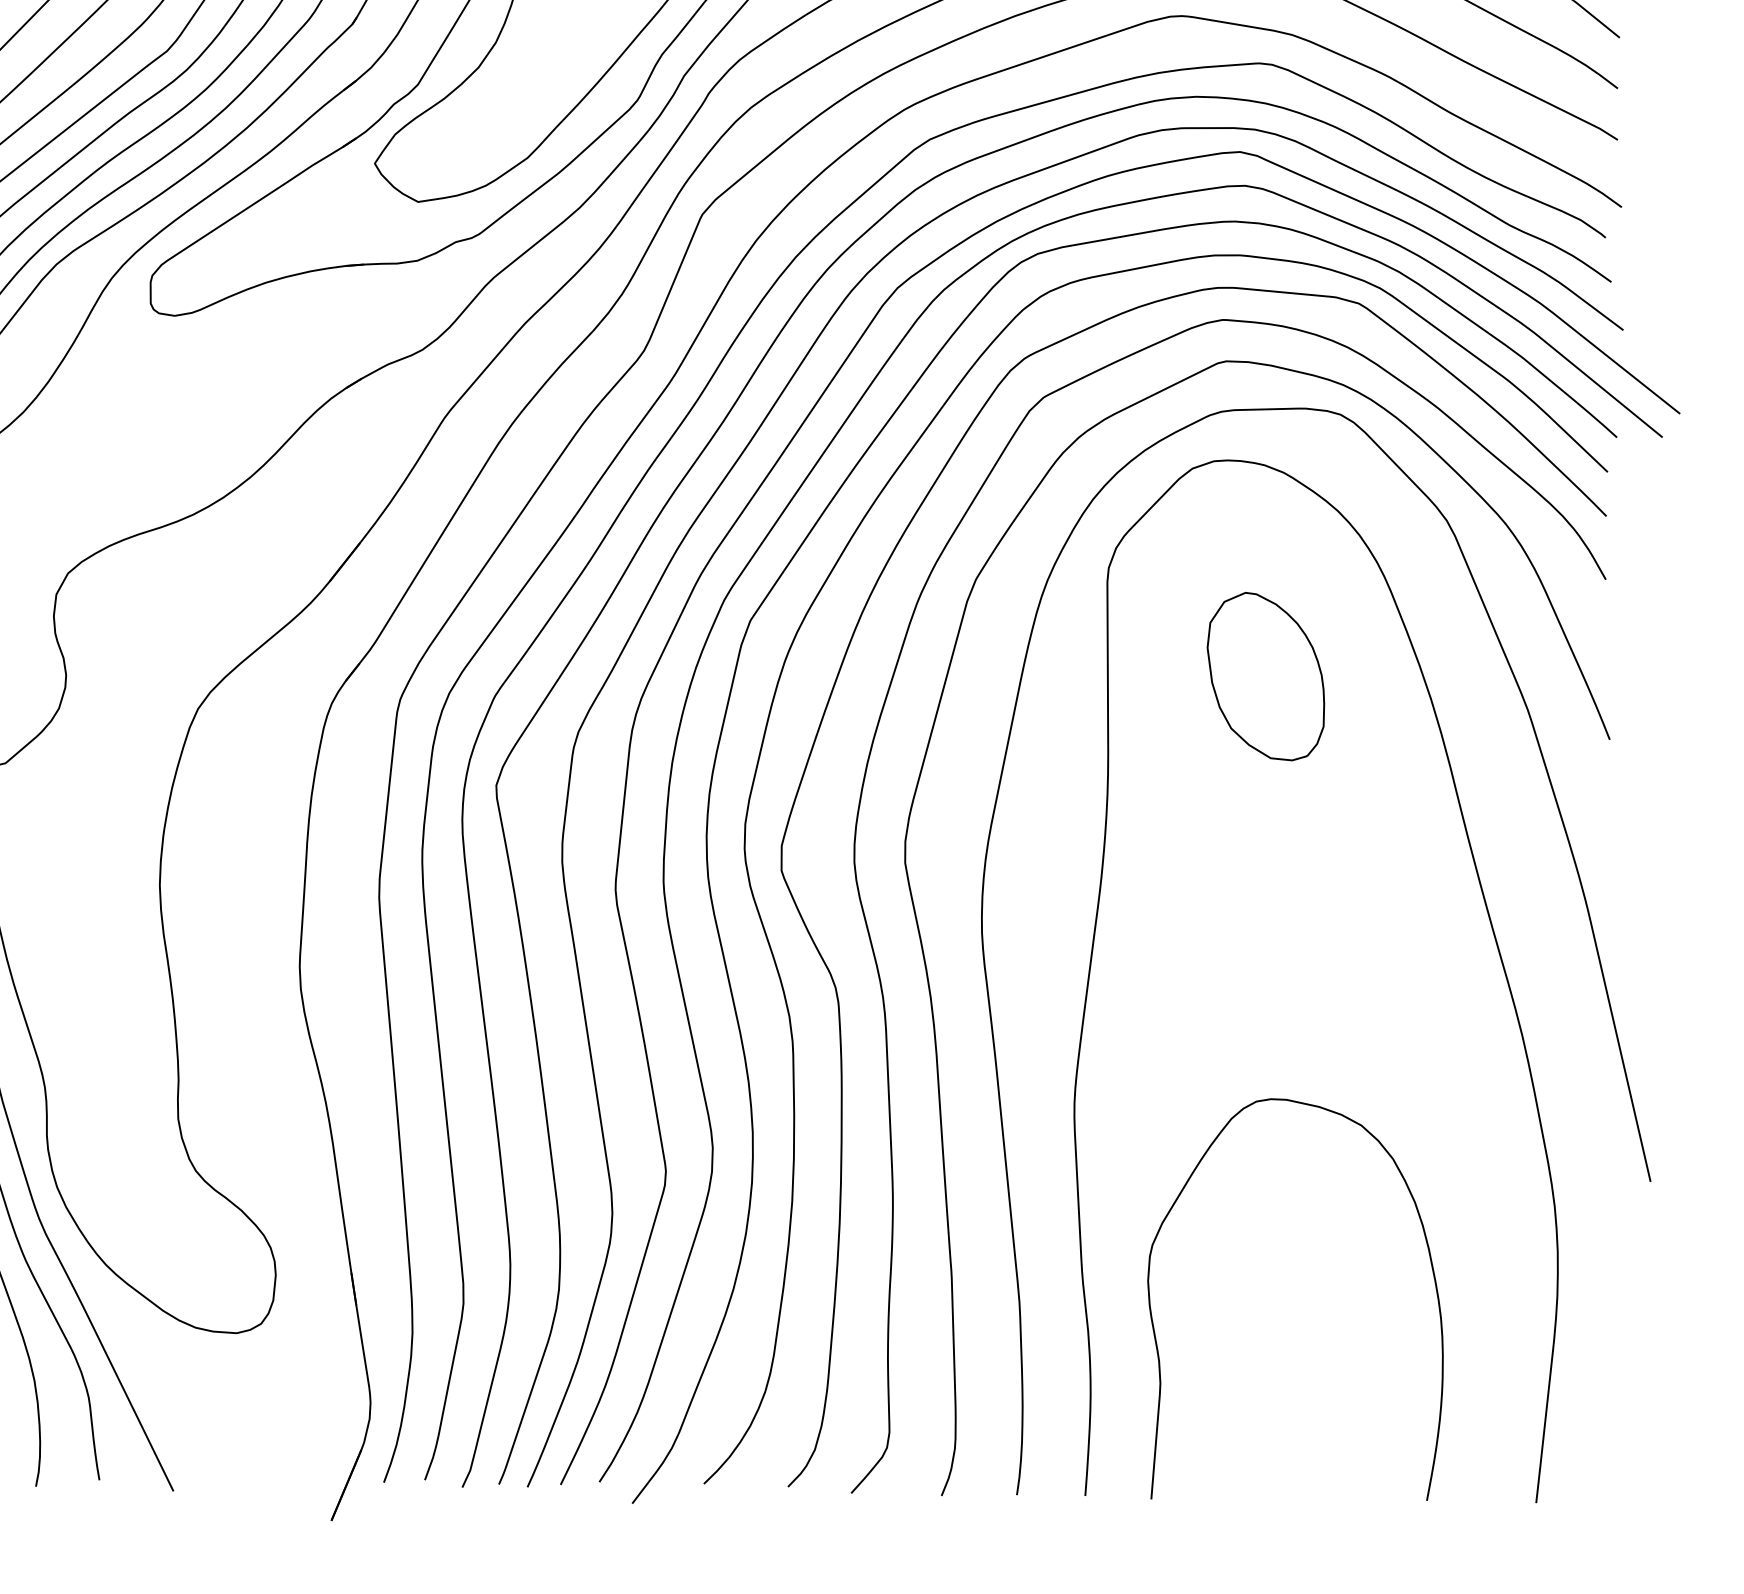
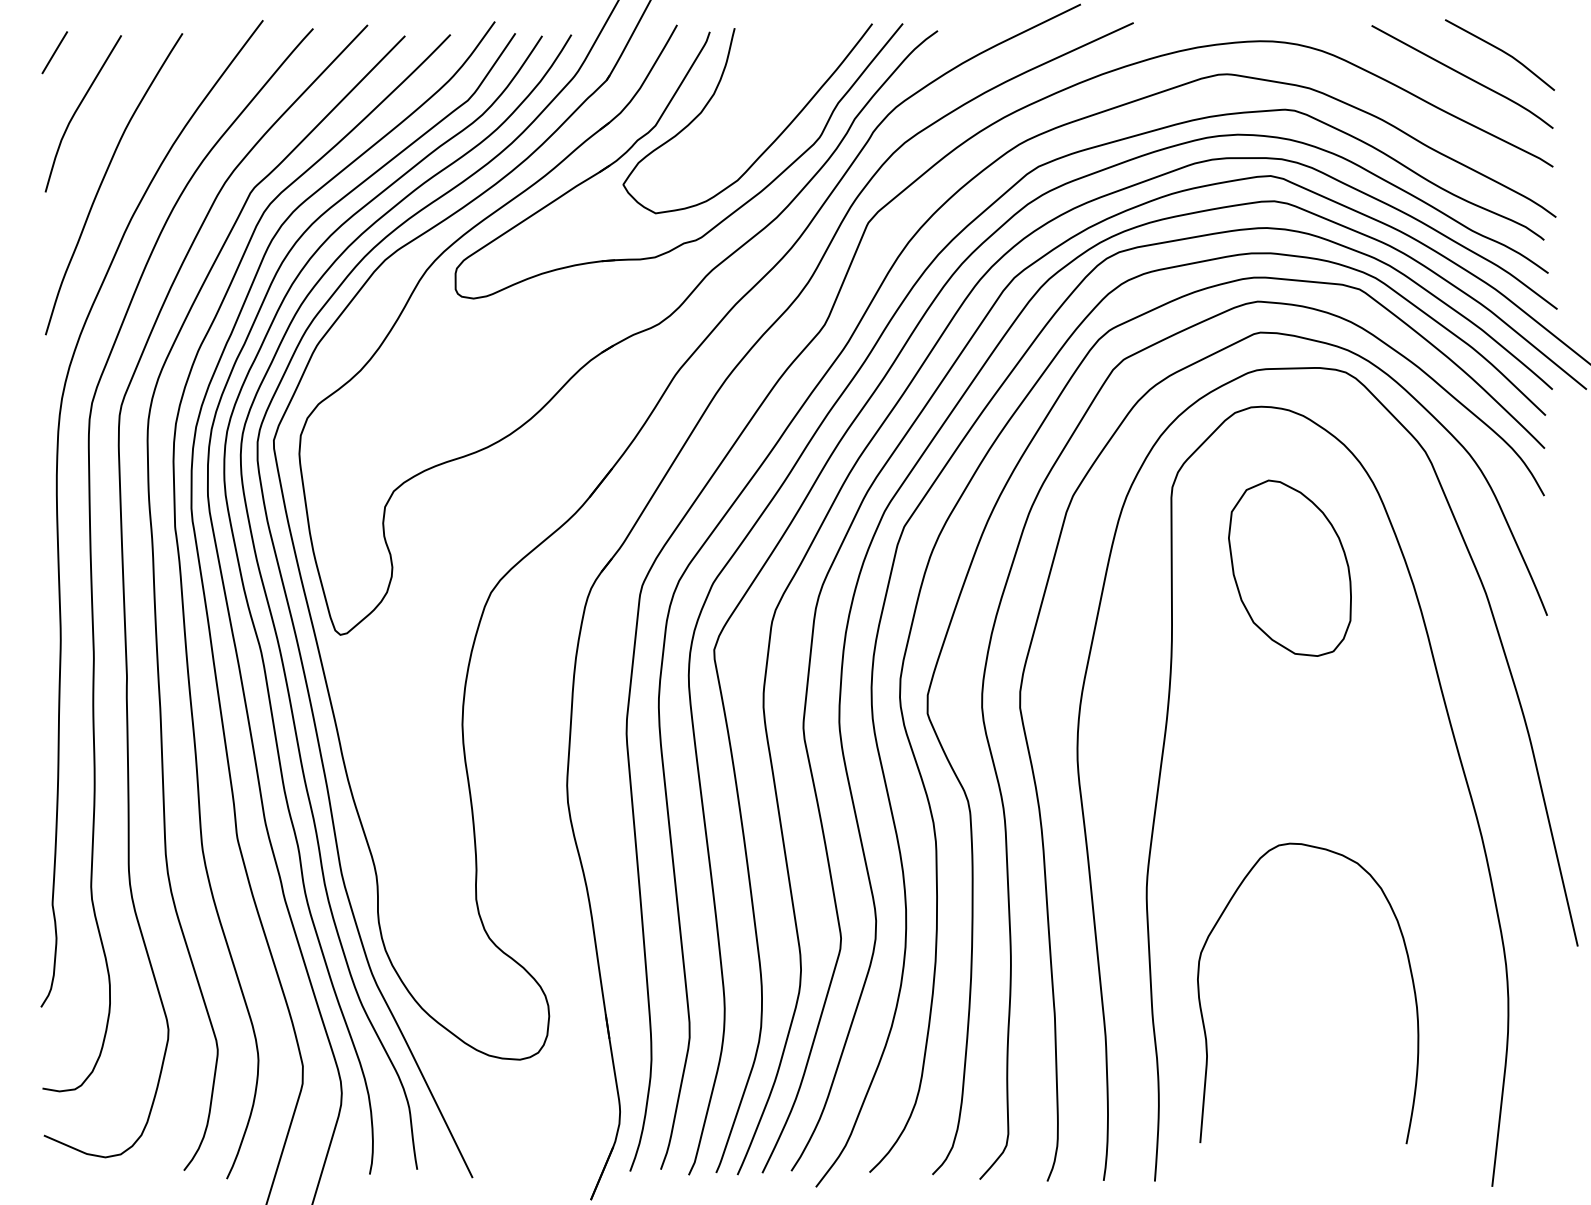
part: (1265, 676) -> (1289, 568), size x1.4
curve: (1432, 1274) -> (1410, 974), moved

